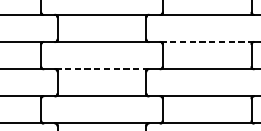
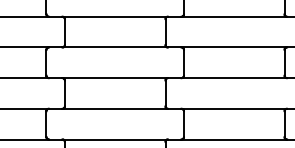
line: (207, 42) -> (234, 47), dashed -> solid
line: (102, 69) -> (115, 78), dashed -> solid

